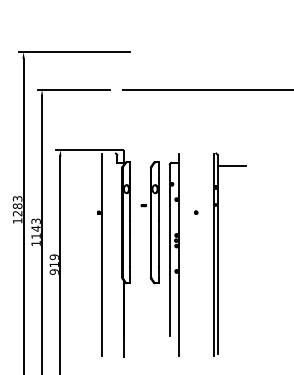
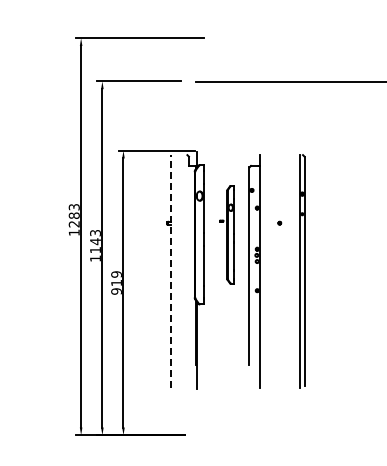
line: (231, 166) -> (320, 169), removed
part: (149, 222) -> (226, 234), size x0.7
line: (102, 253) -> (171, 270), solid -> dashed

